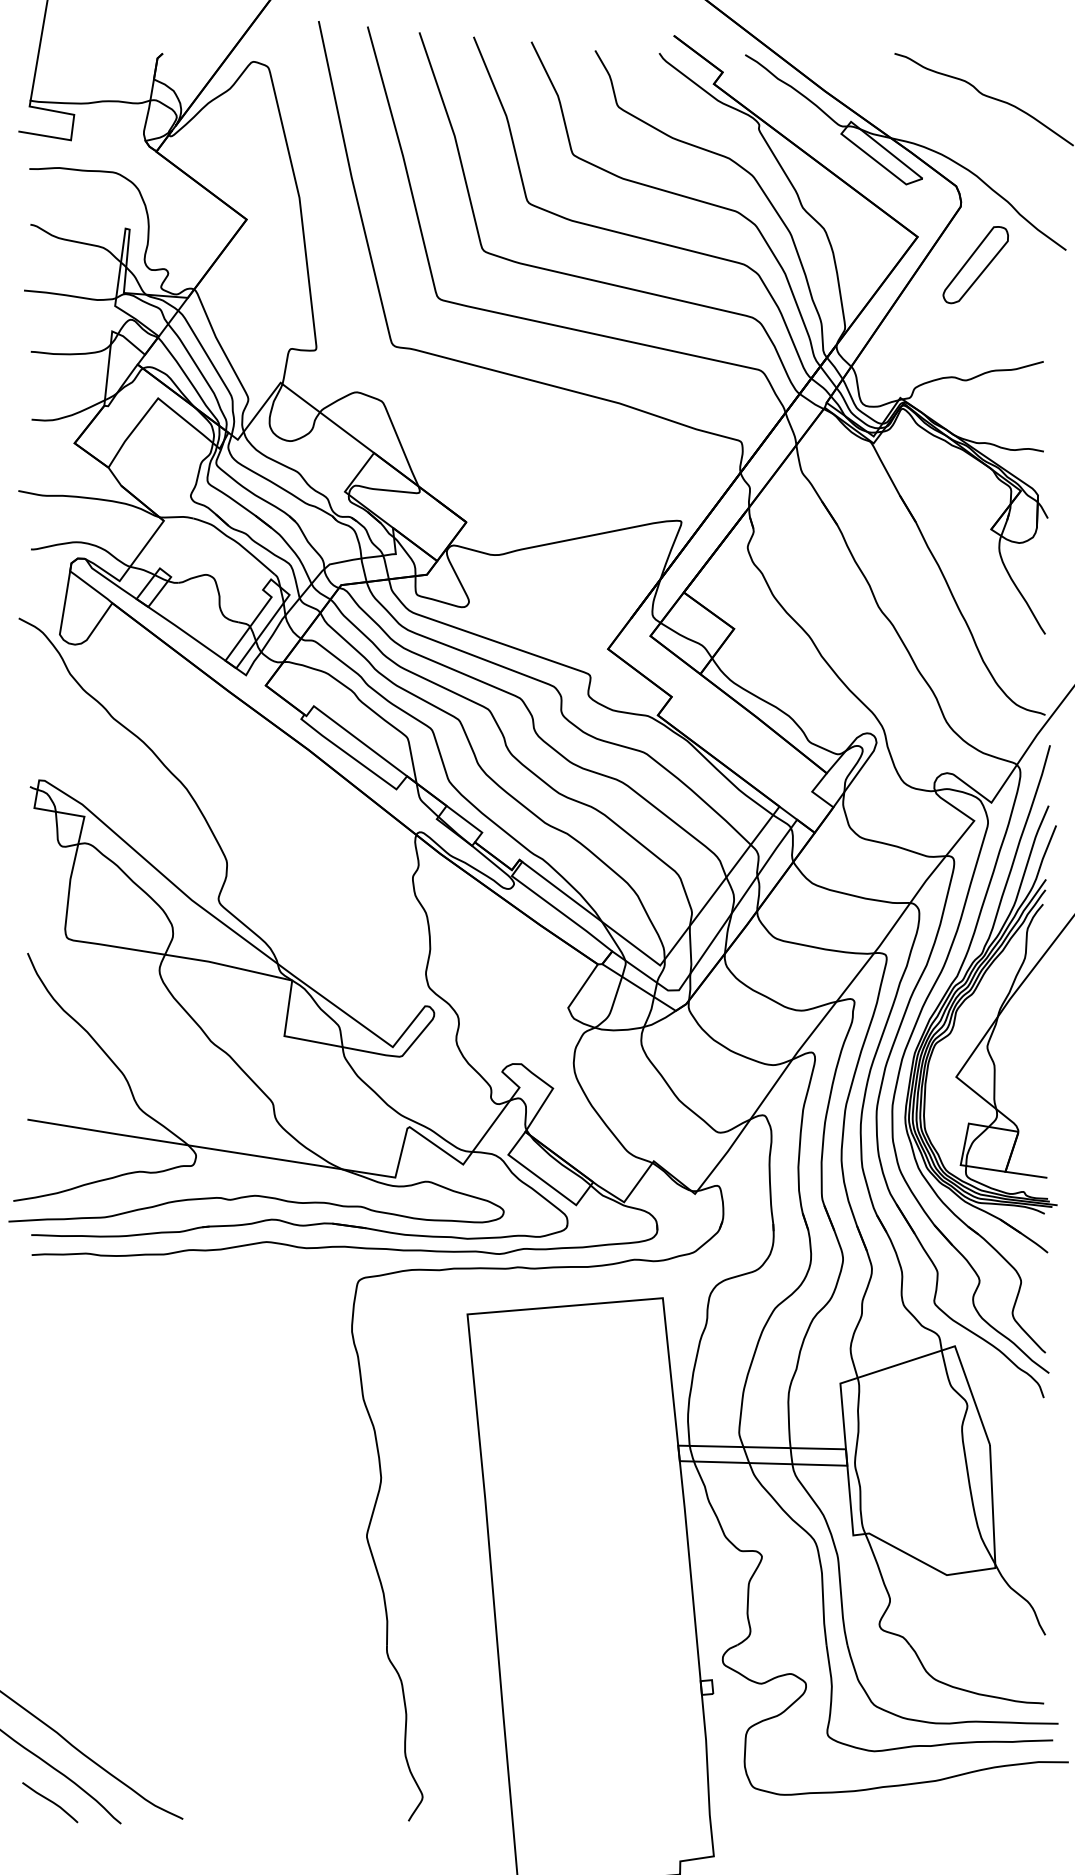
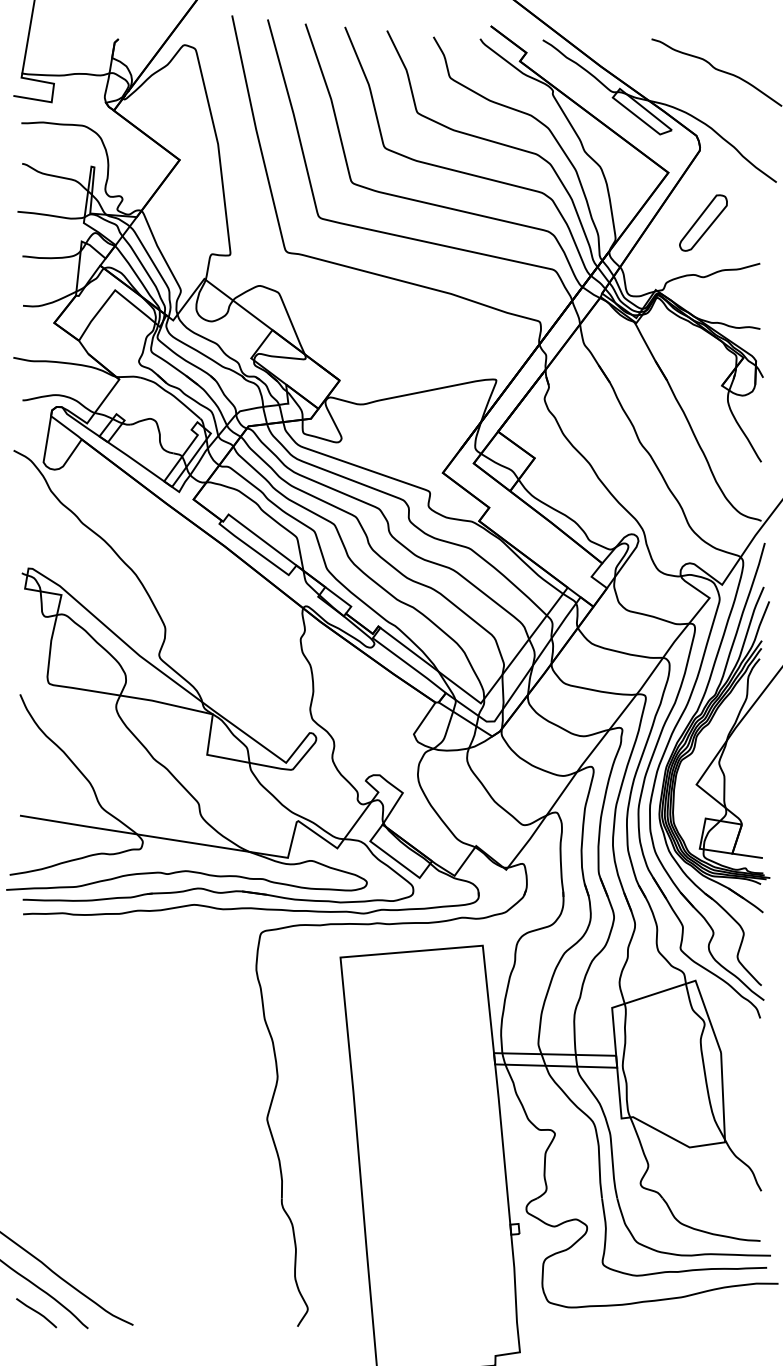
part: (975, 265) -> (703, 223), moved

